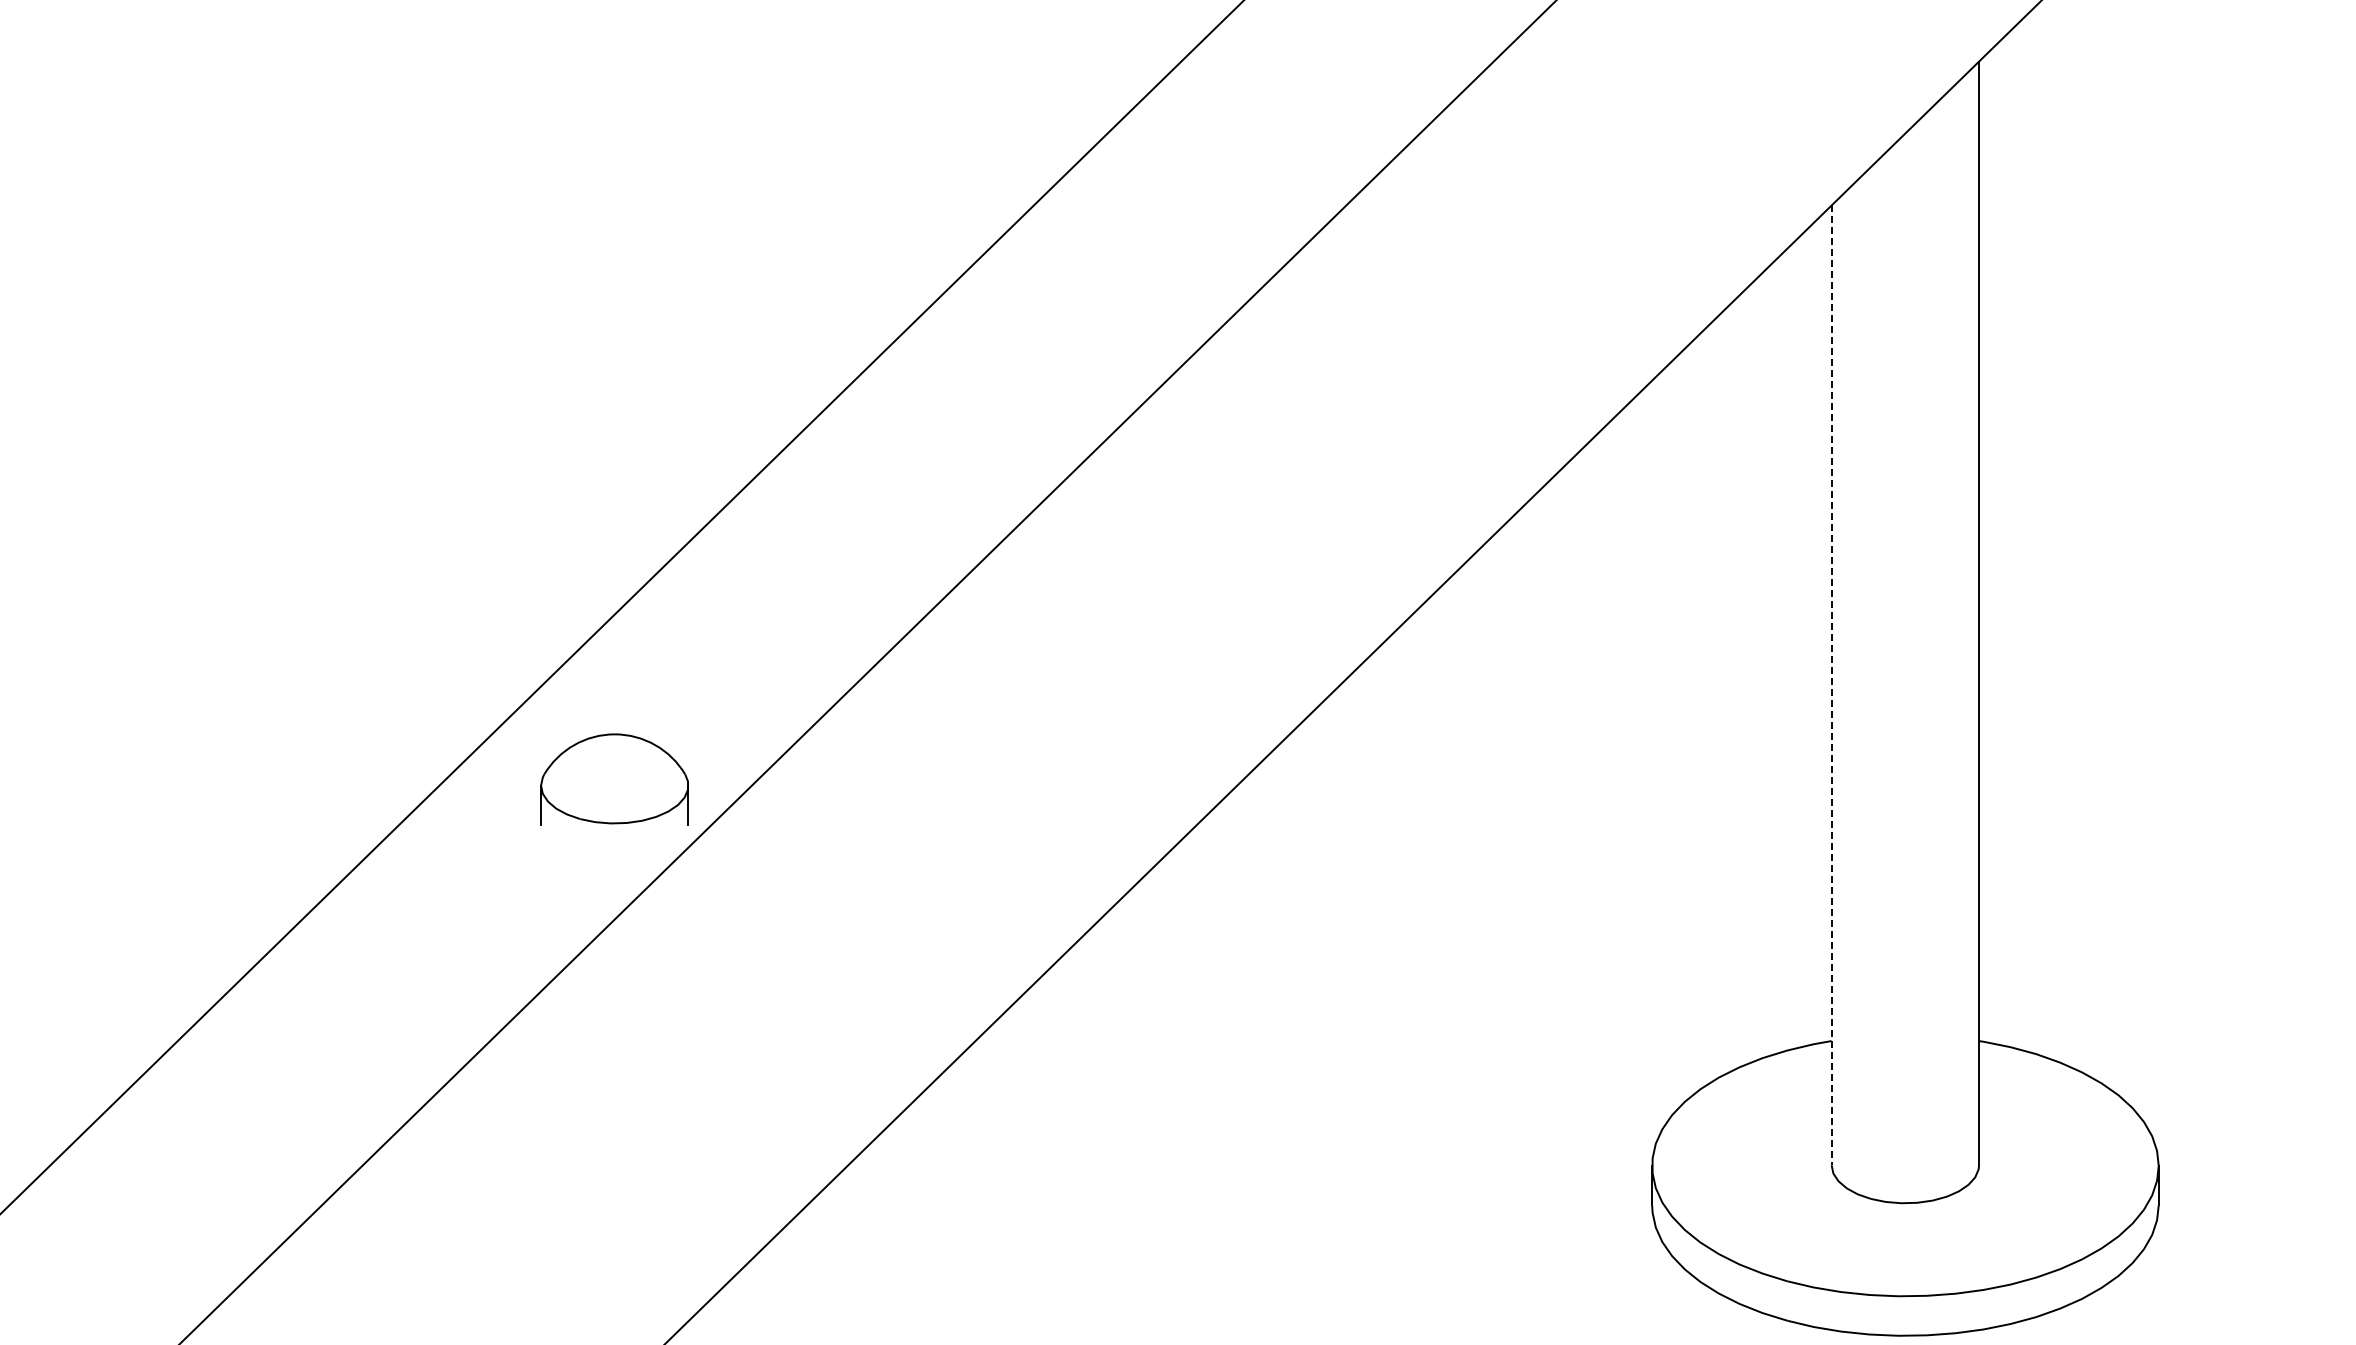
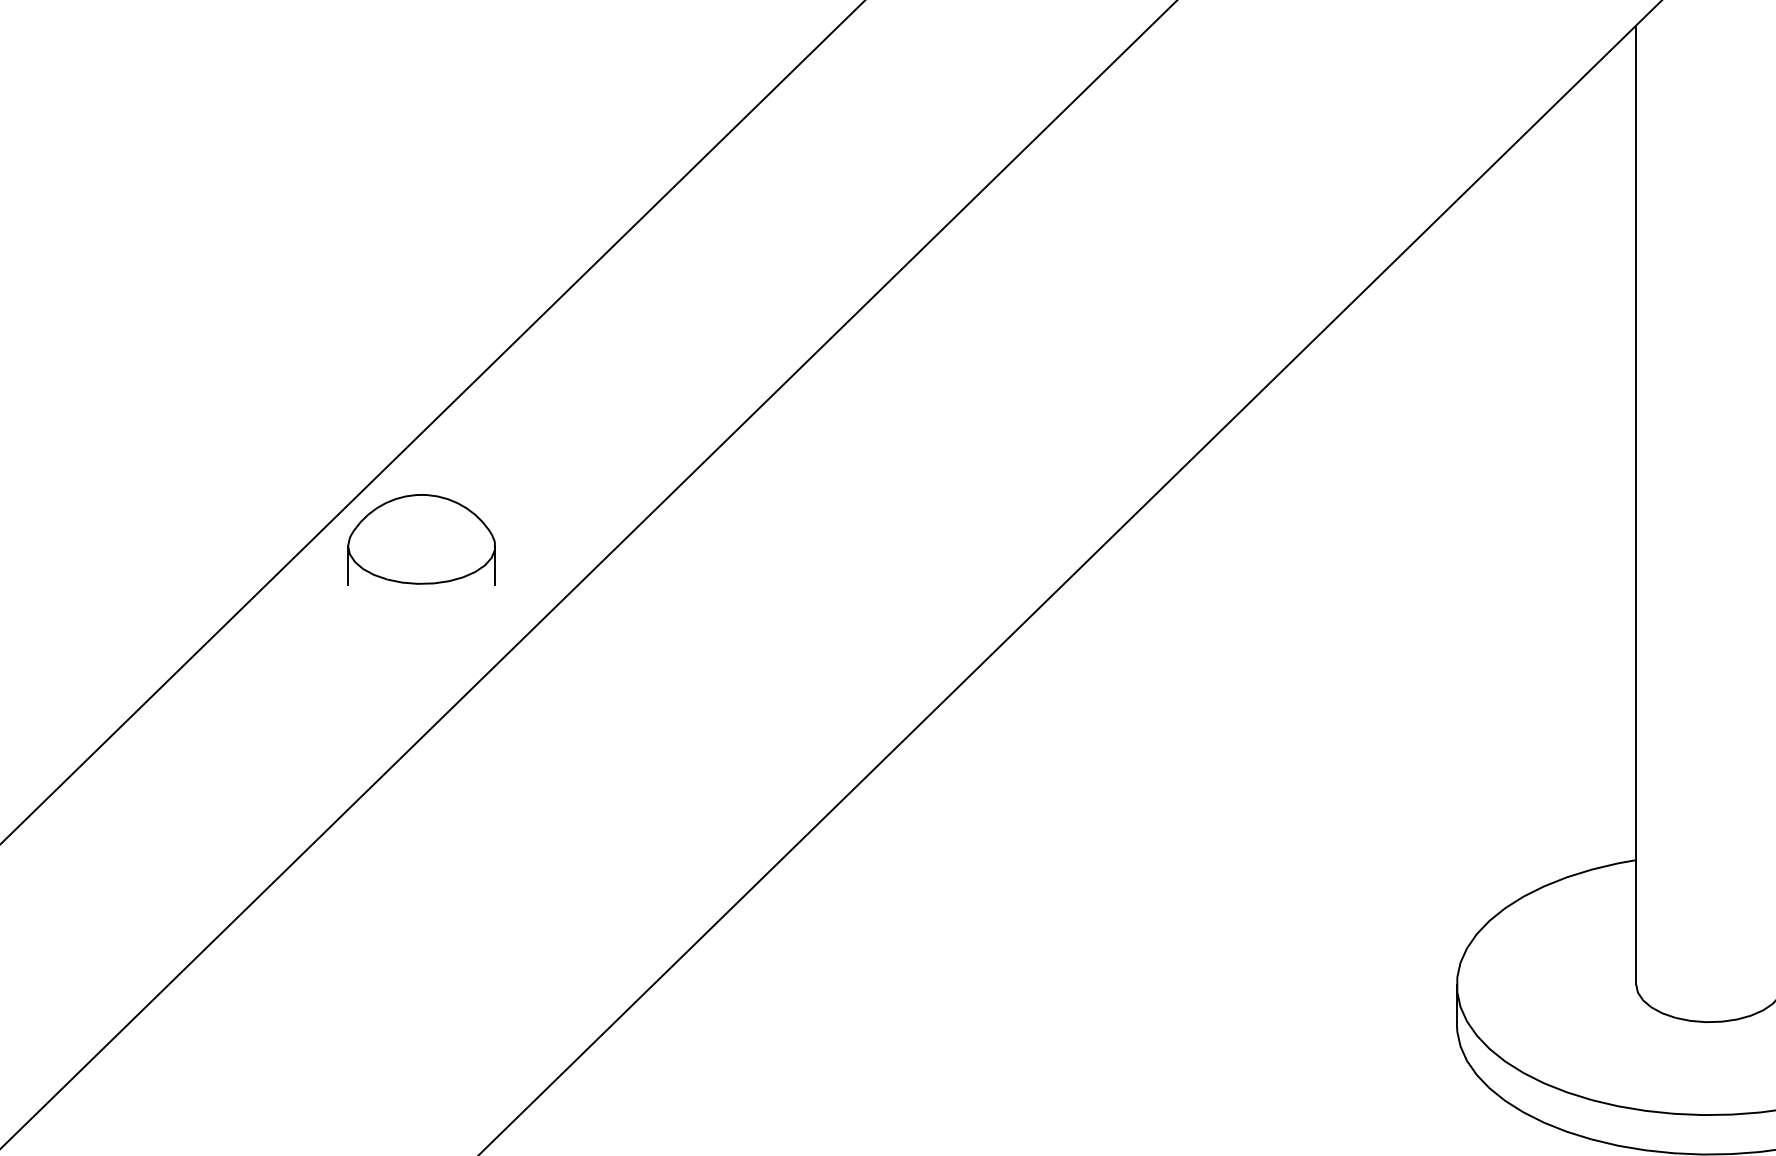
line: (1831, 685) -> (1635, 505), dashed -> solid
part: (614, 779) -> (421, 539), moved

